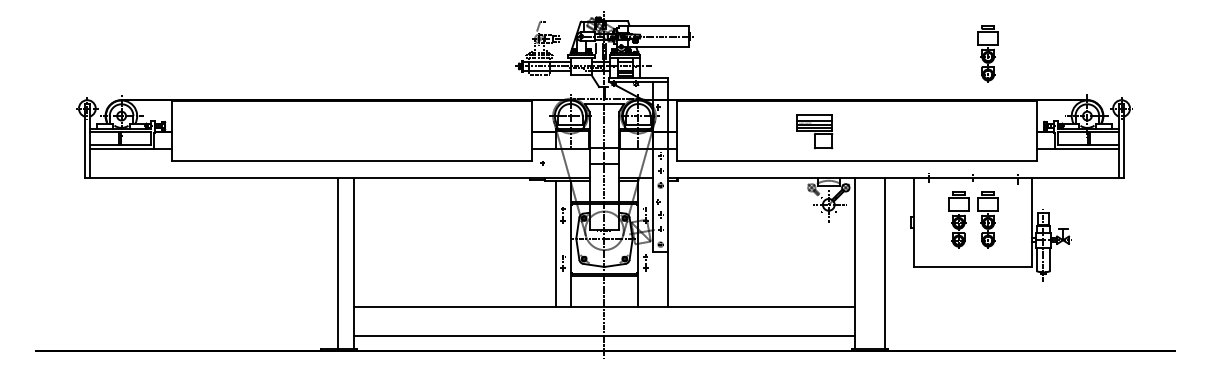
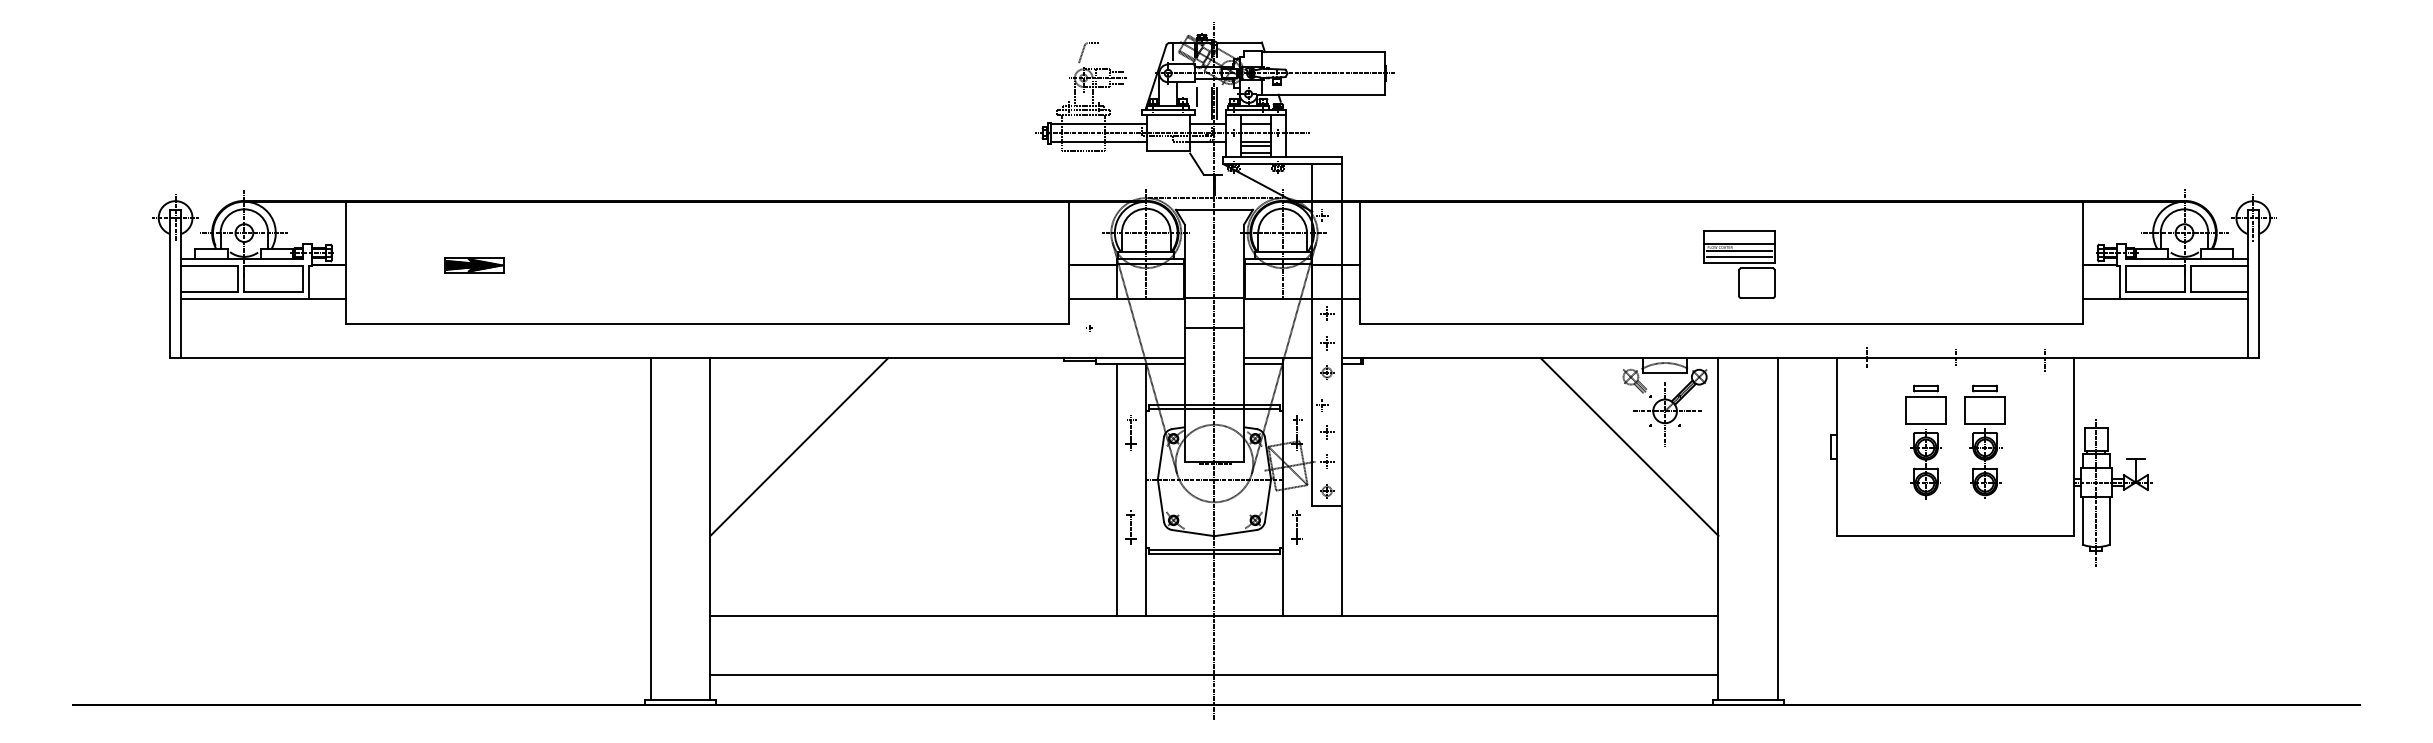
part: (987, 53) -> (1983, 107), removed
part: (236, 131) -> (475, 264), added
part: (814, 131) -> (1738, 264), moved
line: (397, 222) -> (798, 446), added
line: (810, 222) -> (1628, 446), added
line: (338, 263) -> (651, 529), moved

